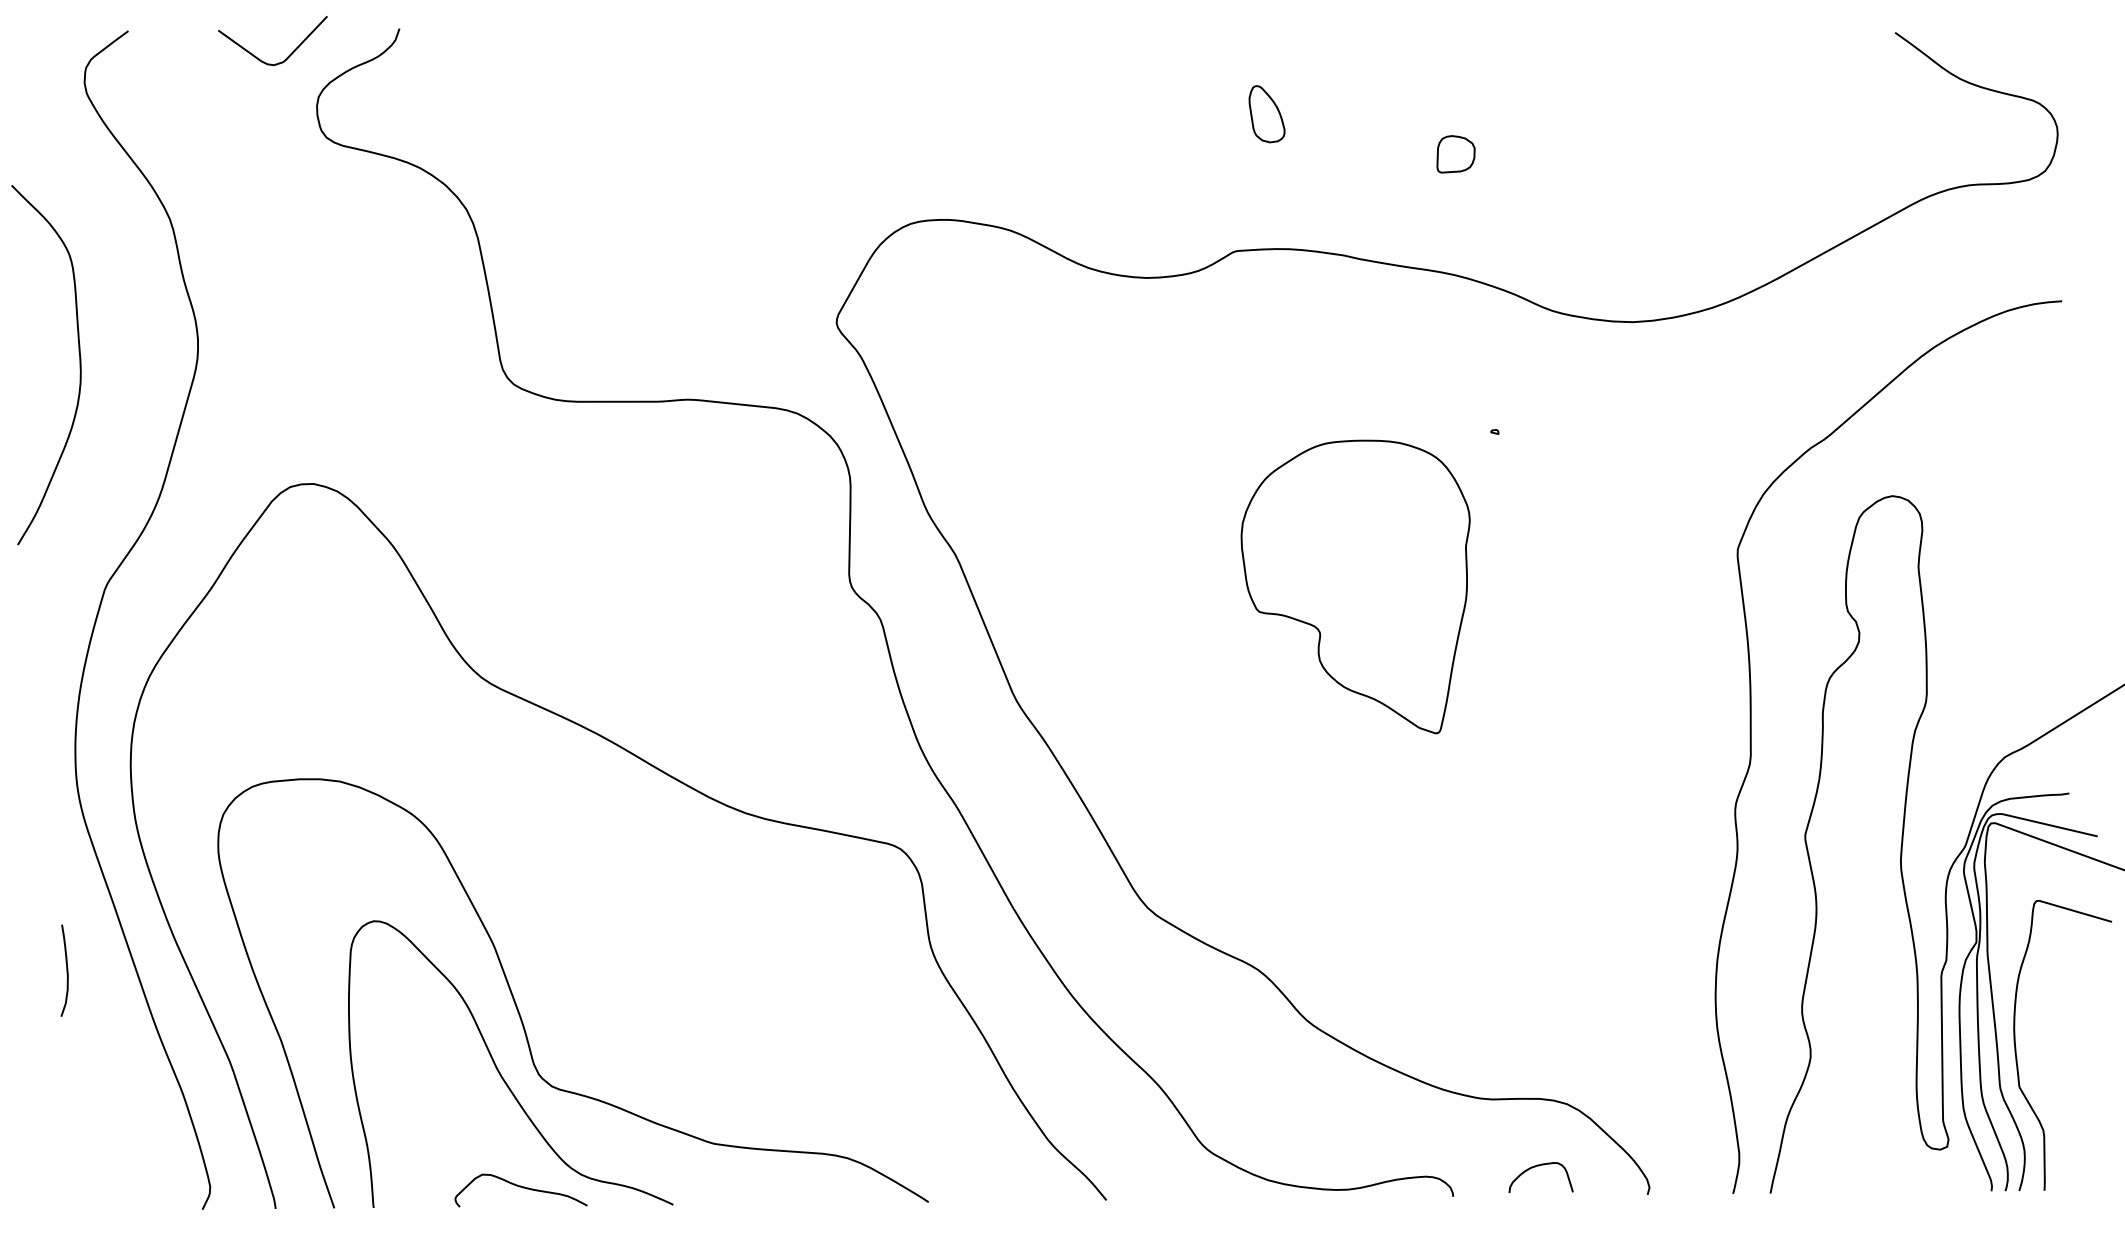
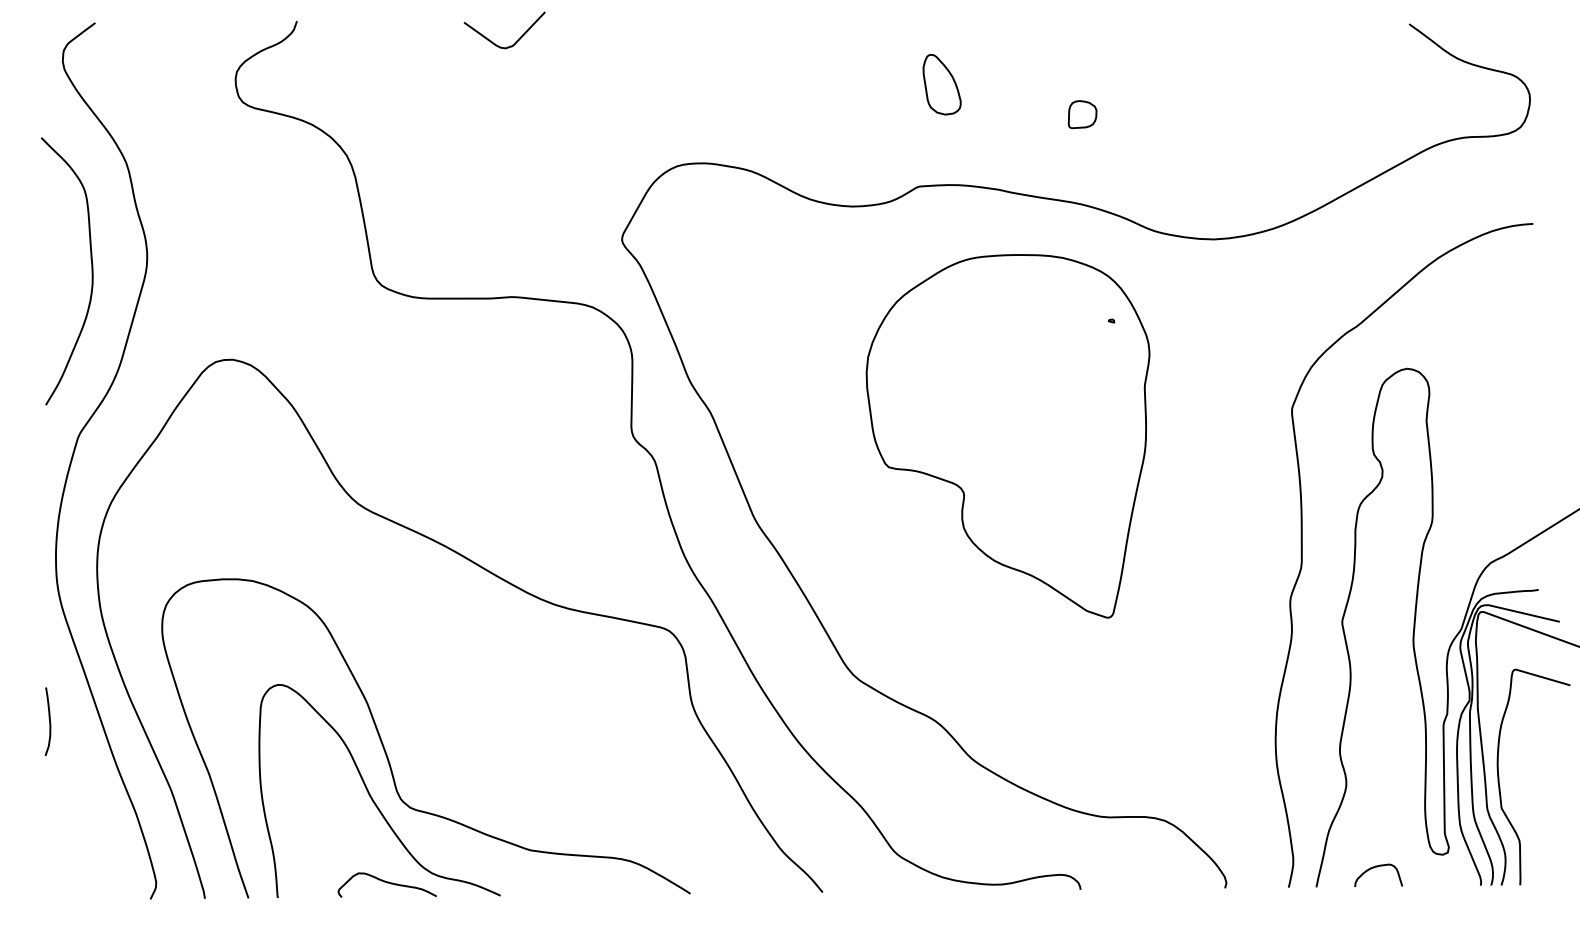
curve: (288, 55) -> (516, 41), moved
part: (1266, 114) -> (941, 85), size x1.43
curve: (79, 365) -> (91, 271), moved
part: (1355, 586) -> (1007, 435), size x1.67
curve: (1539, 1166) -> (1377, 867), moved

